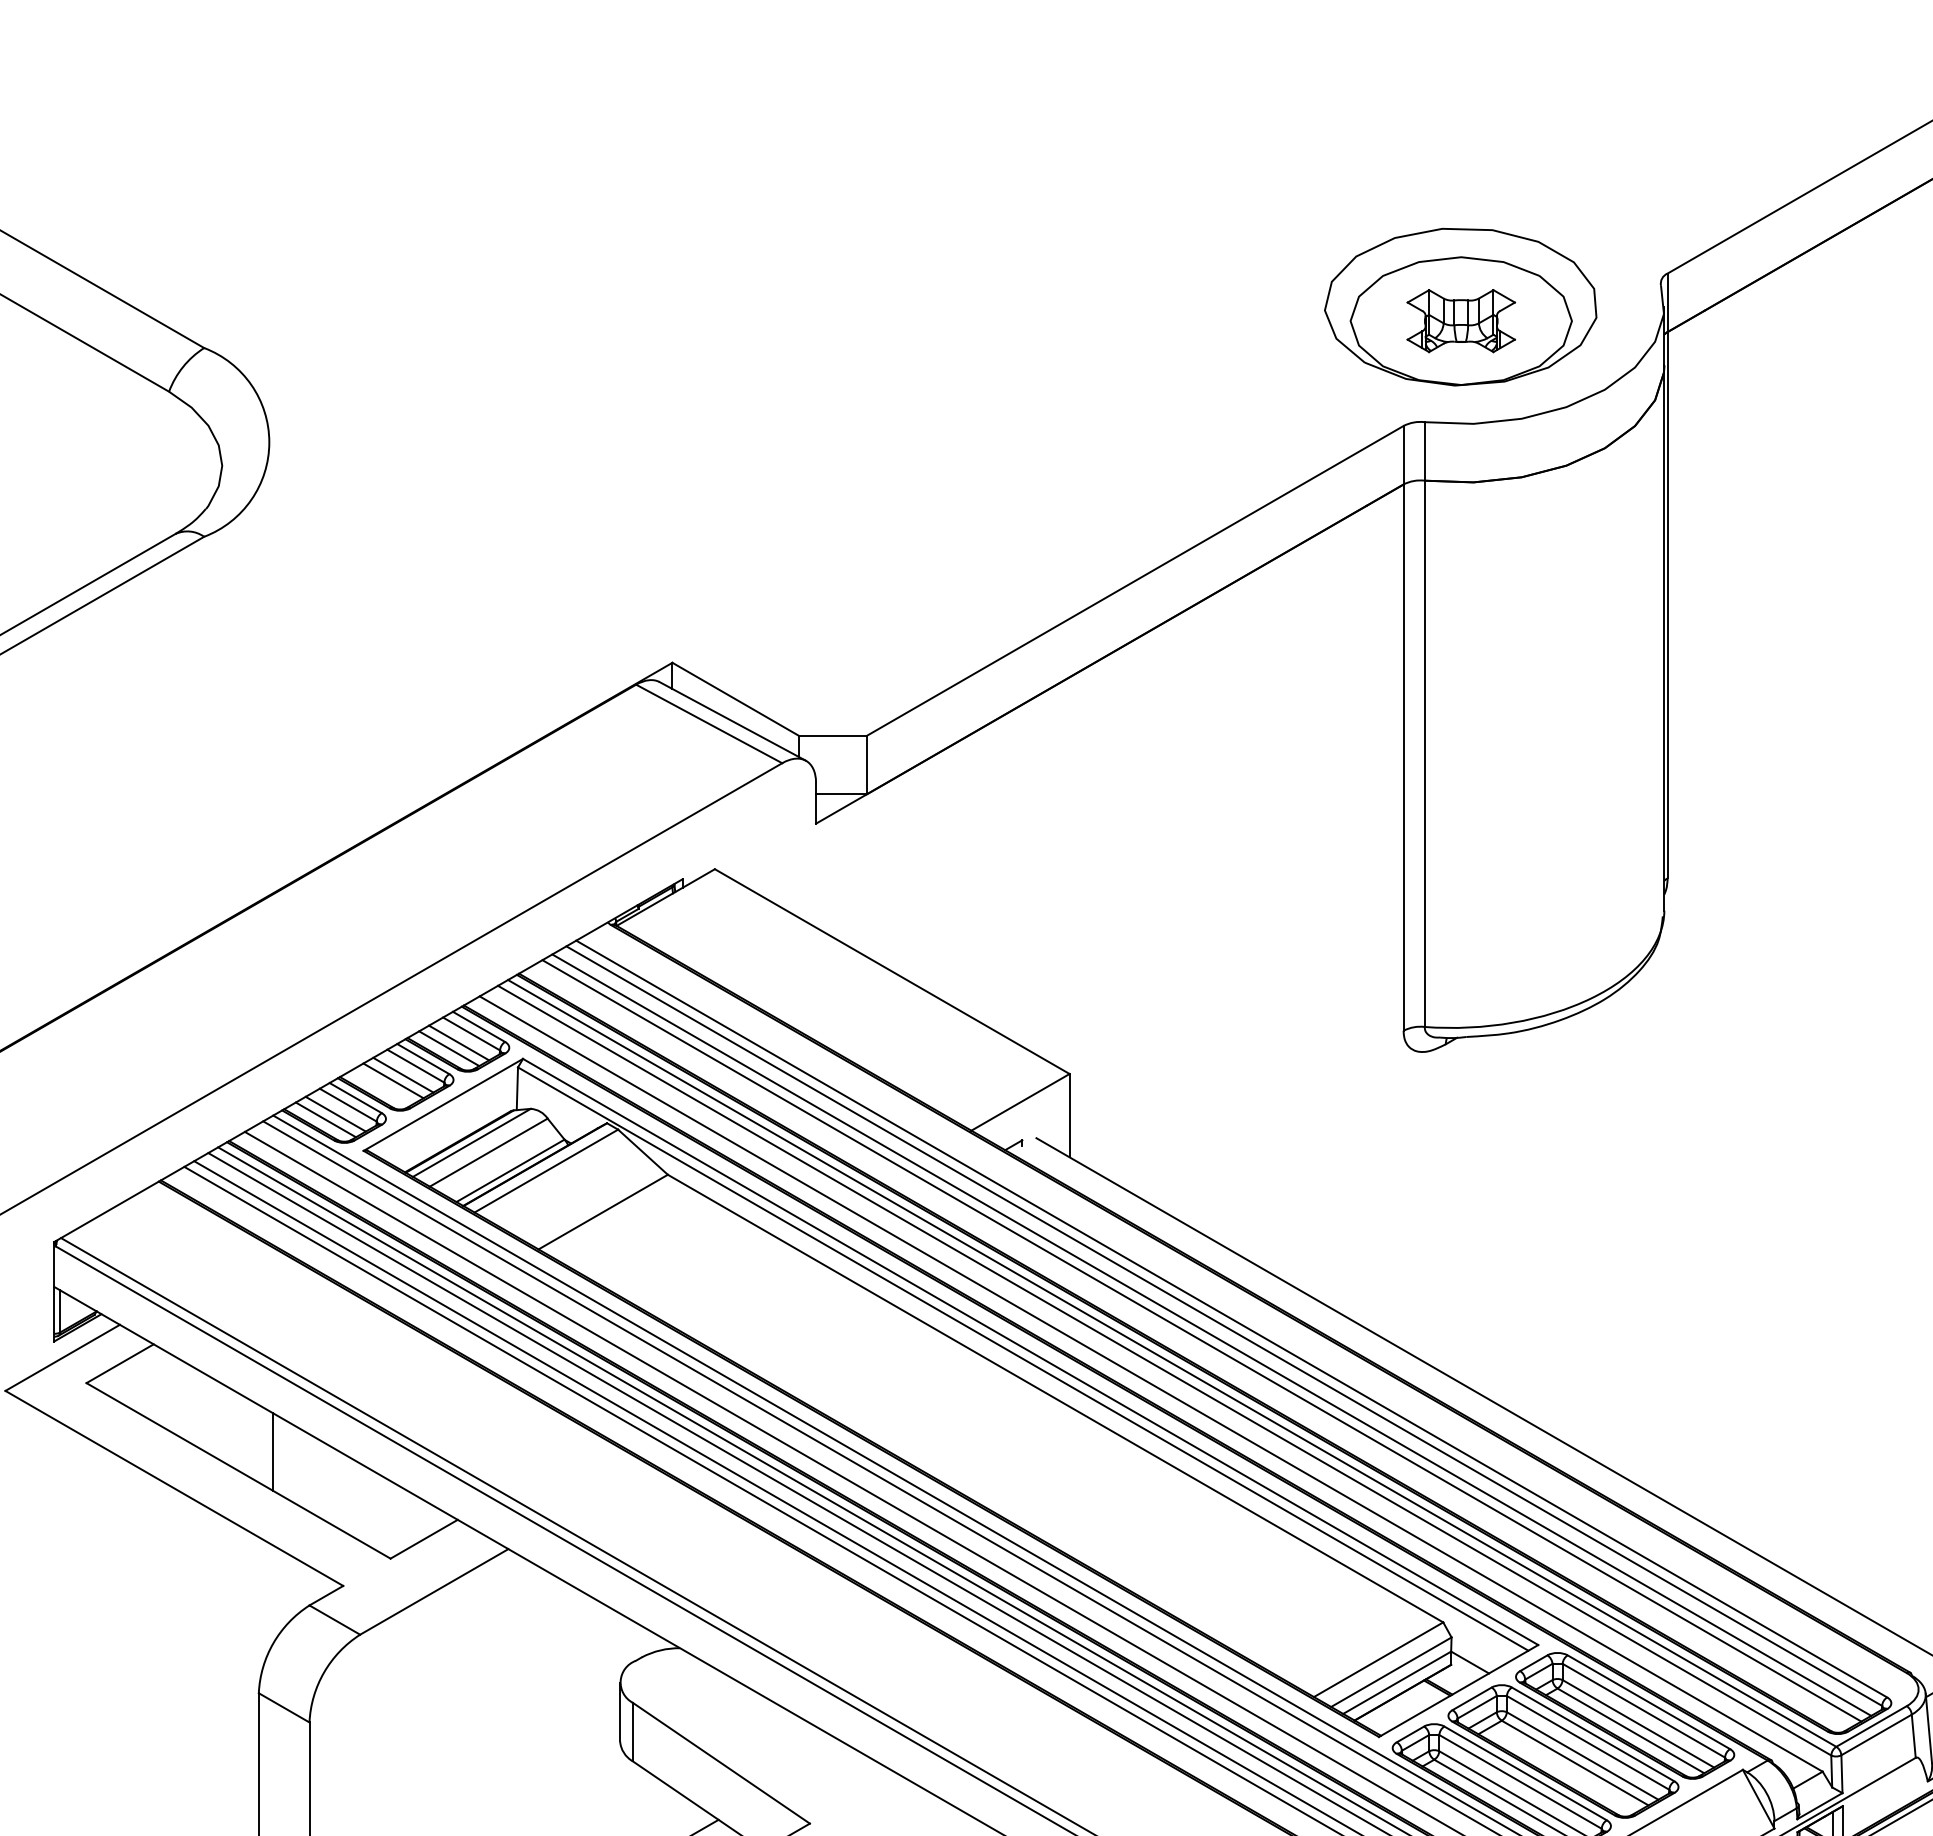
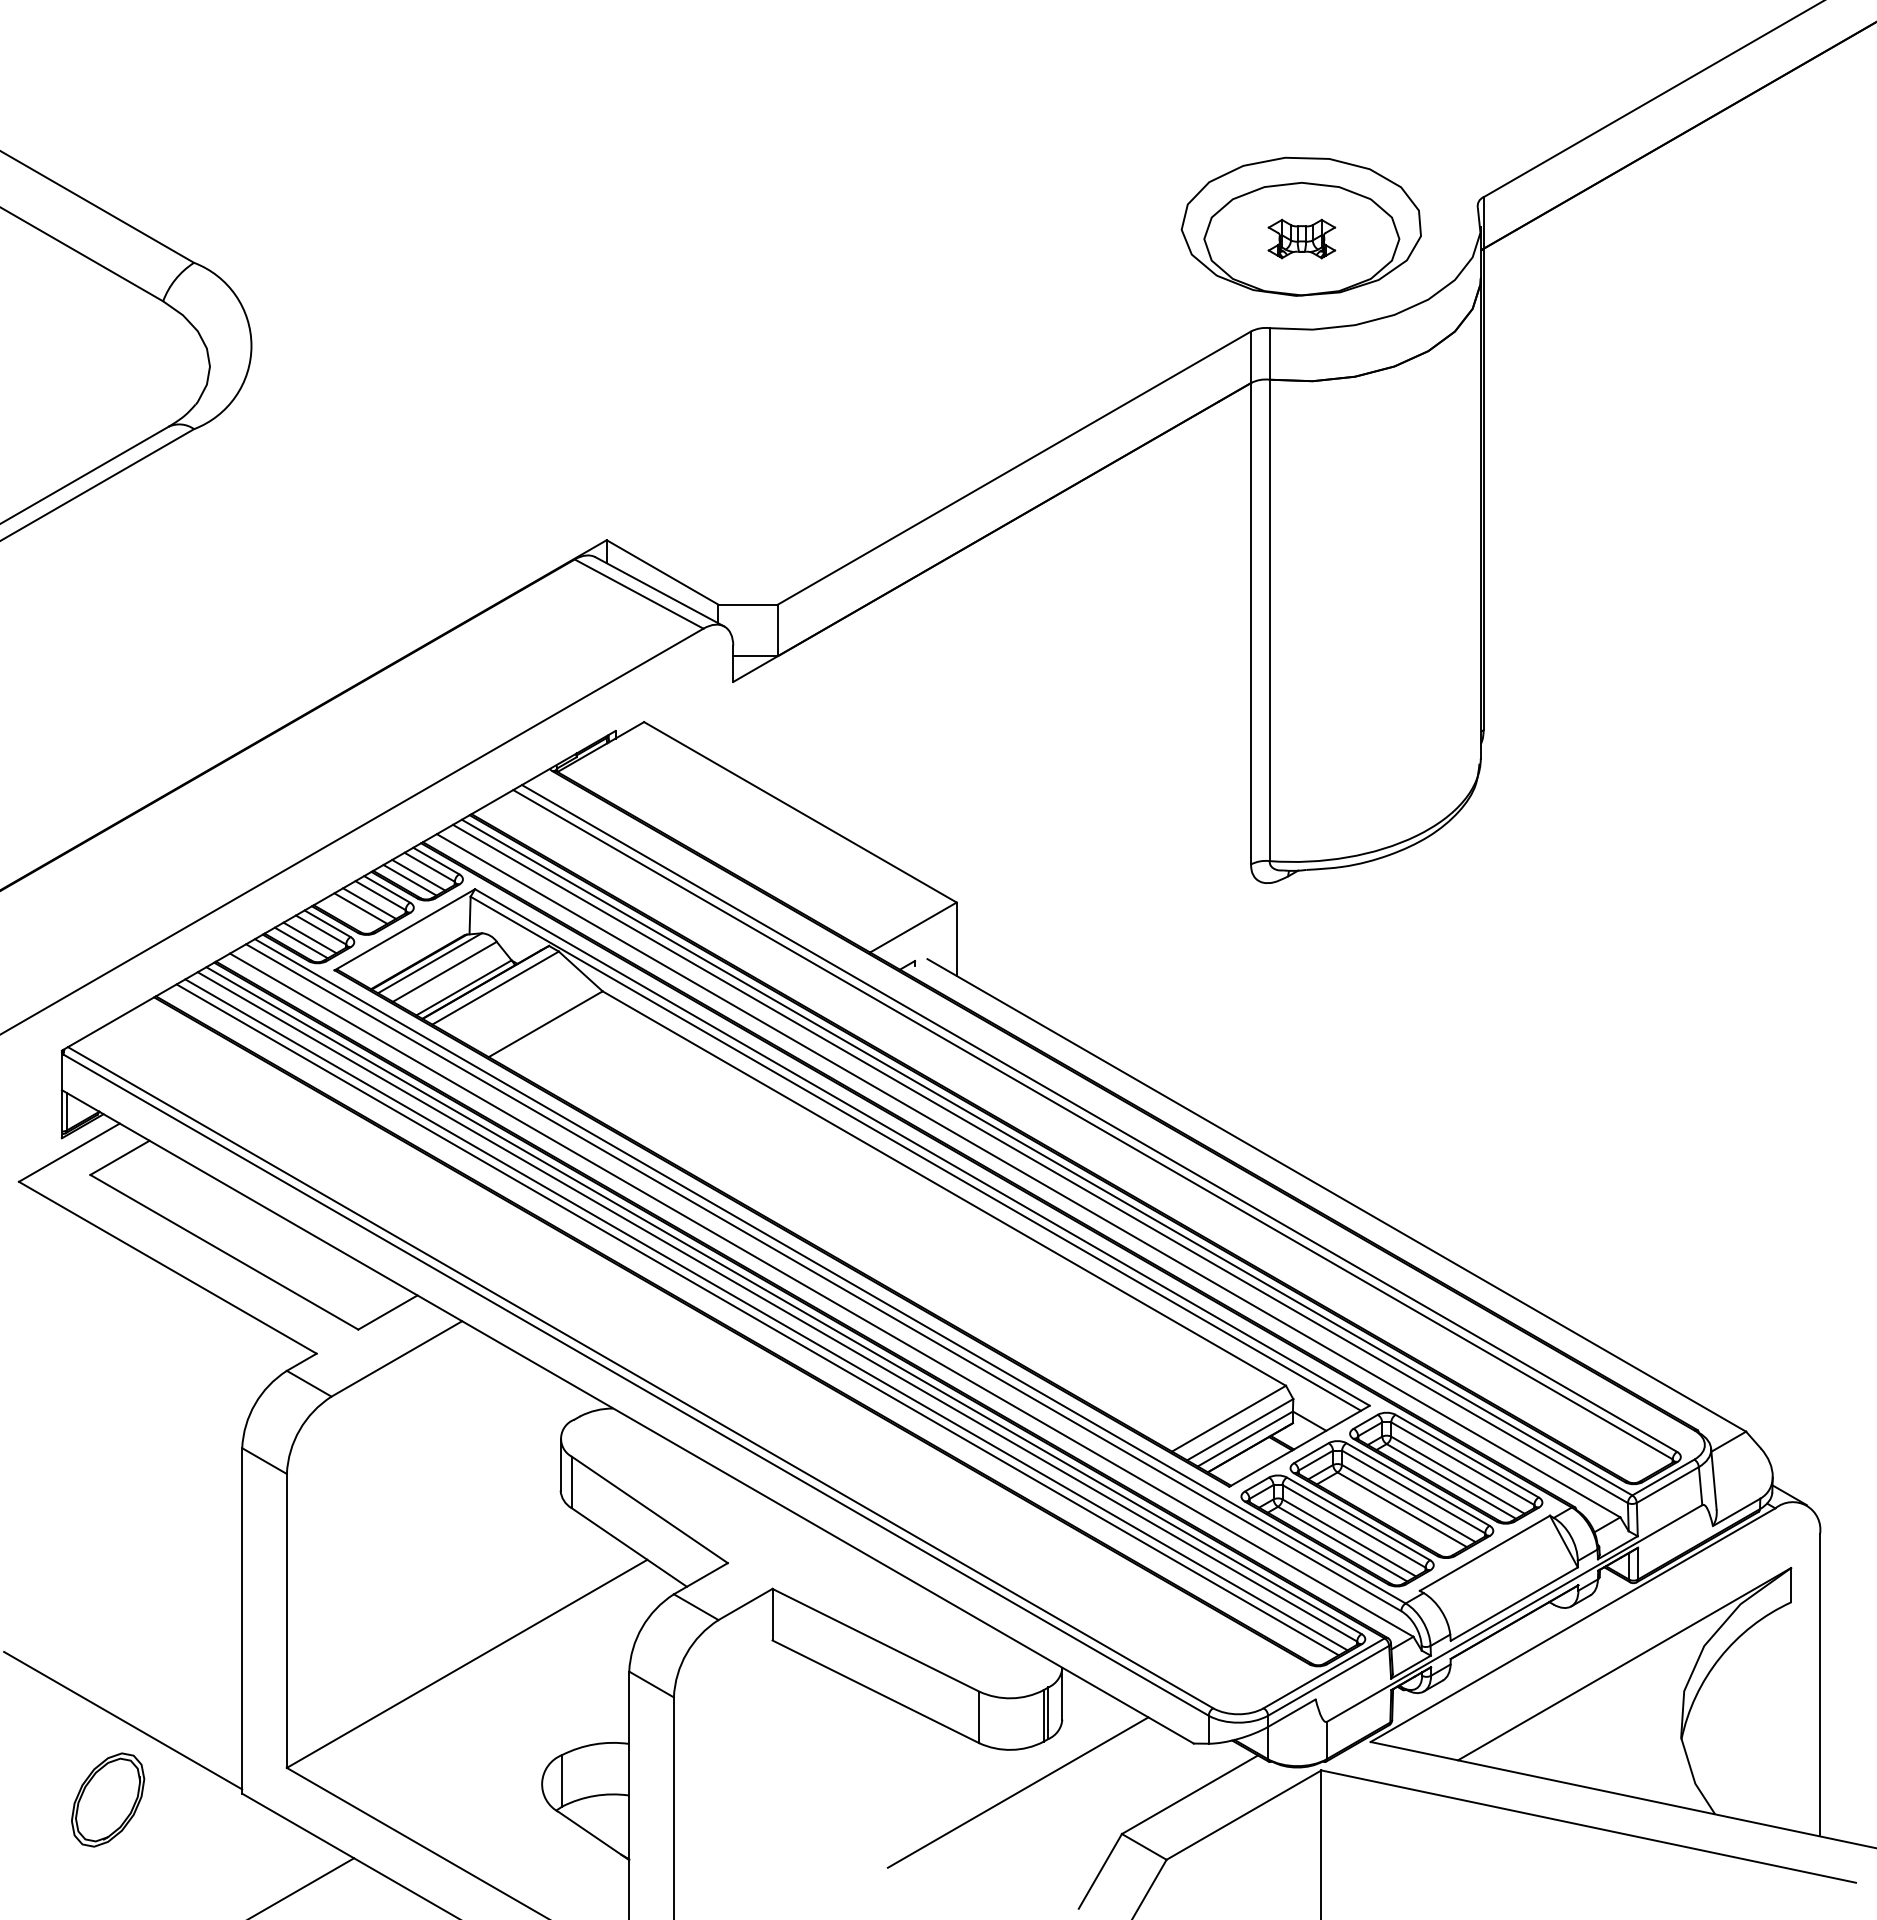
part: (1460, 320) -> (1301, 238), size x0.7
line: (1211, 1334) -> (1081, 1132), removed
line: (1202, 1340) -> (1073, 1137), removed
line: (272, 1451) -> (254, 1235), removed

